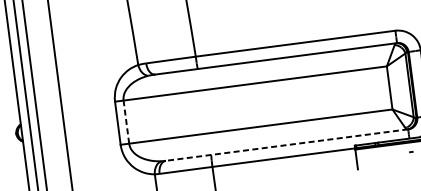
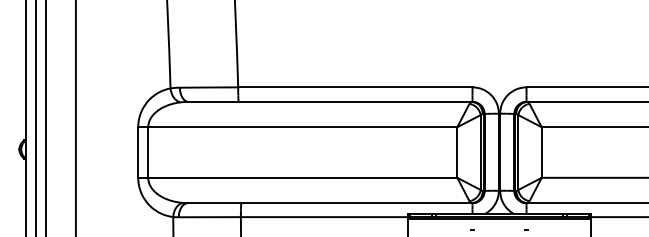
line: (126, 122) -> (148, 152), dashed -> solid
line: (286, 145) -> (329, 203), dashed -> solid

